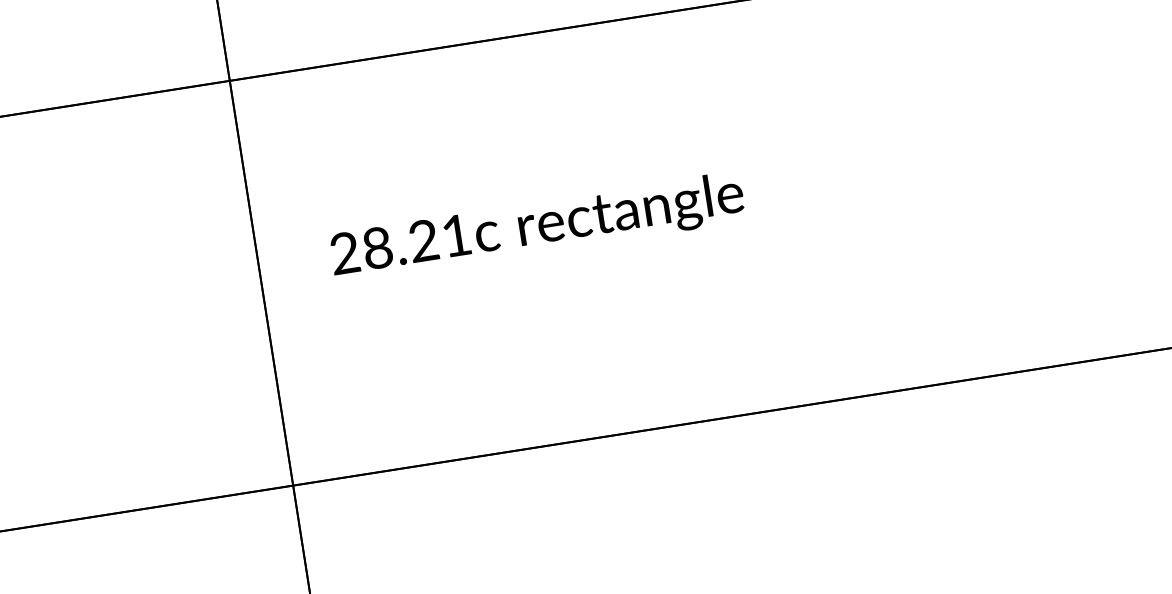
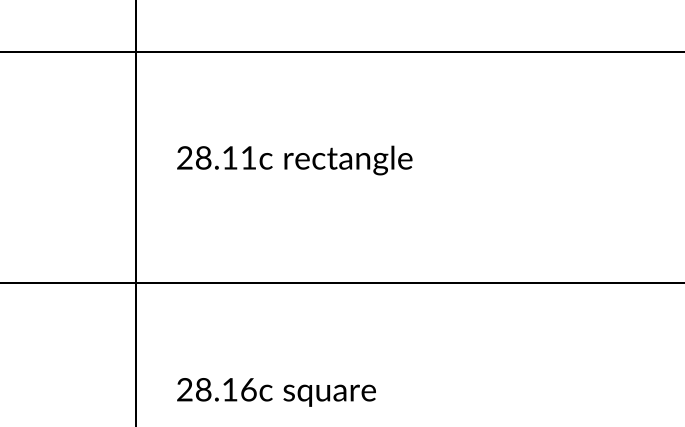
text: (422, 240) -> (229, 157), 28.21c -> 28.11c

